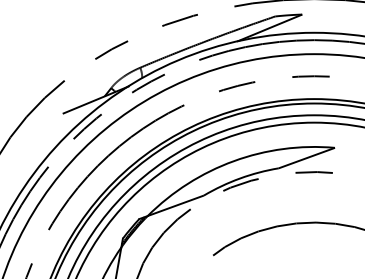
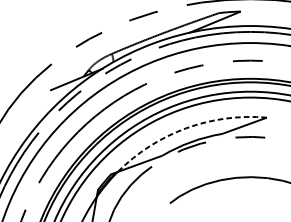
arc: (233, 161) -> (186, 128), solid -> dashed

